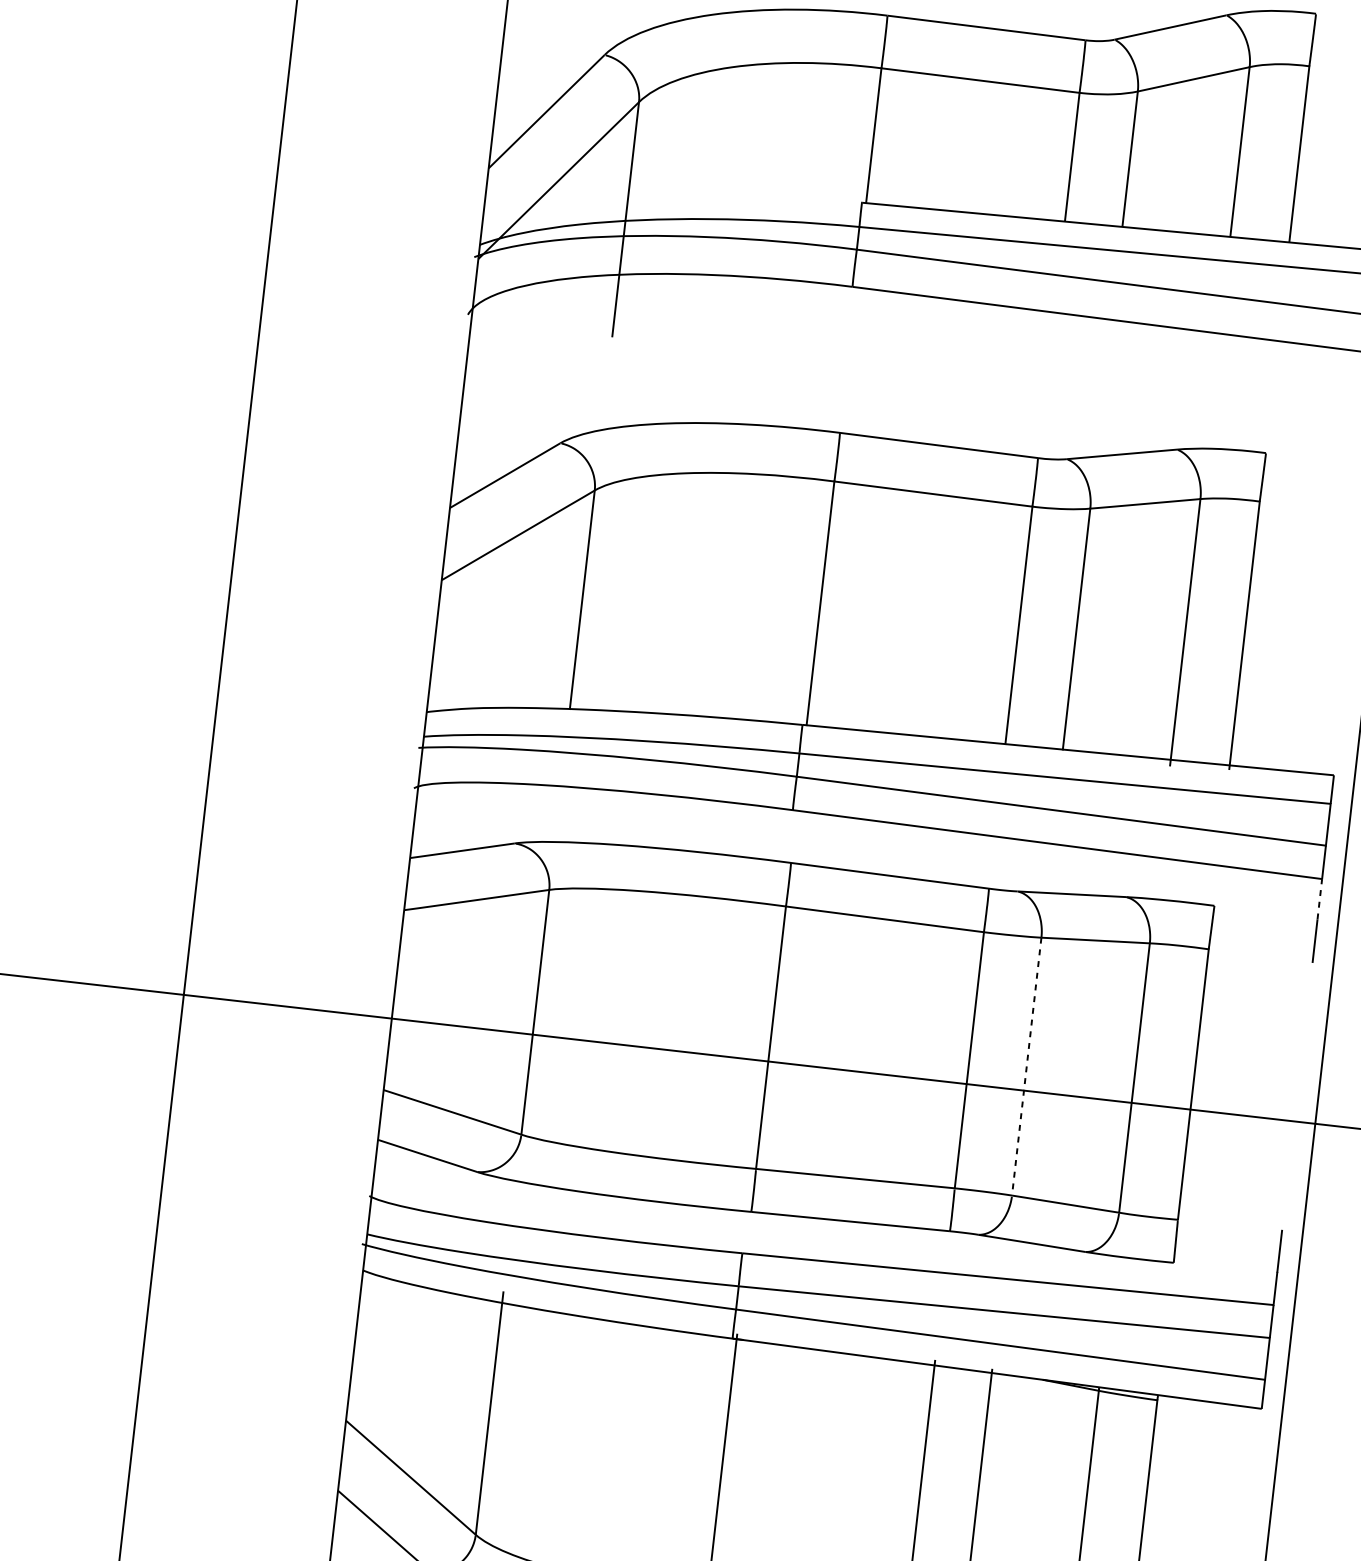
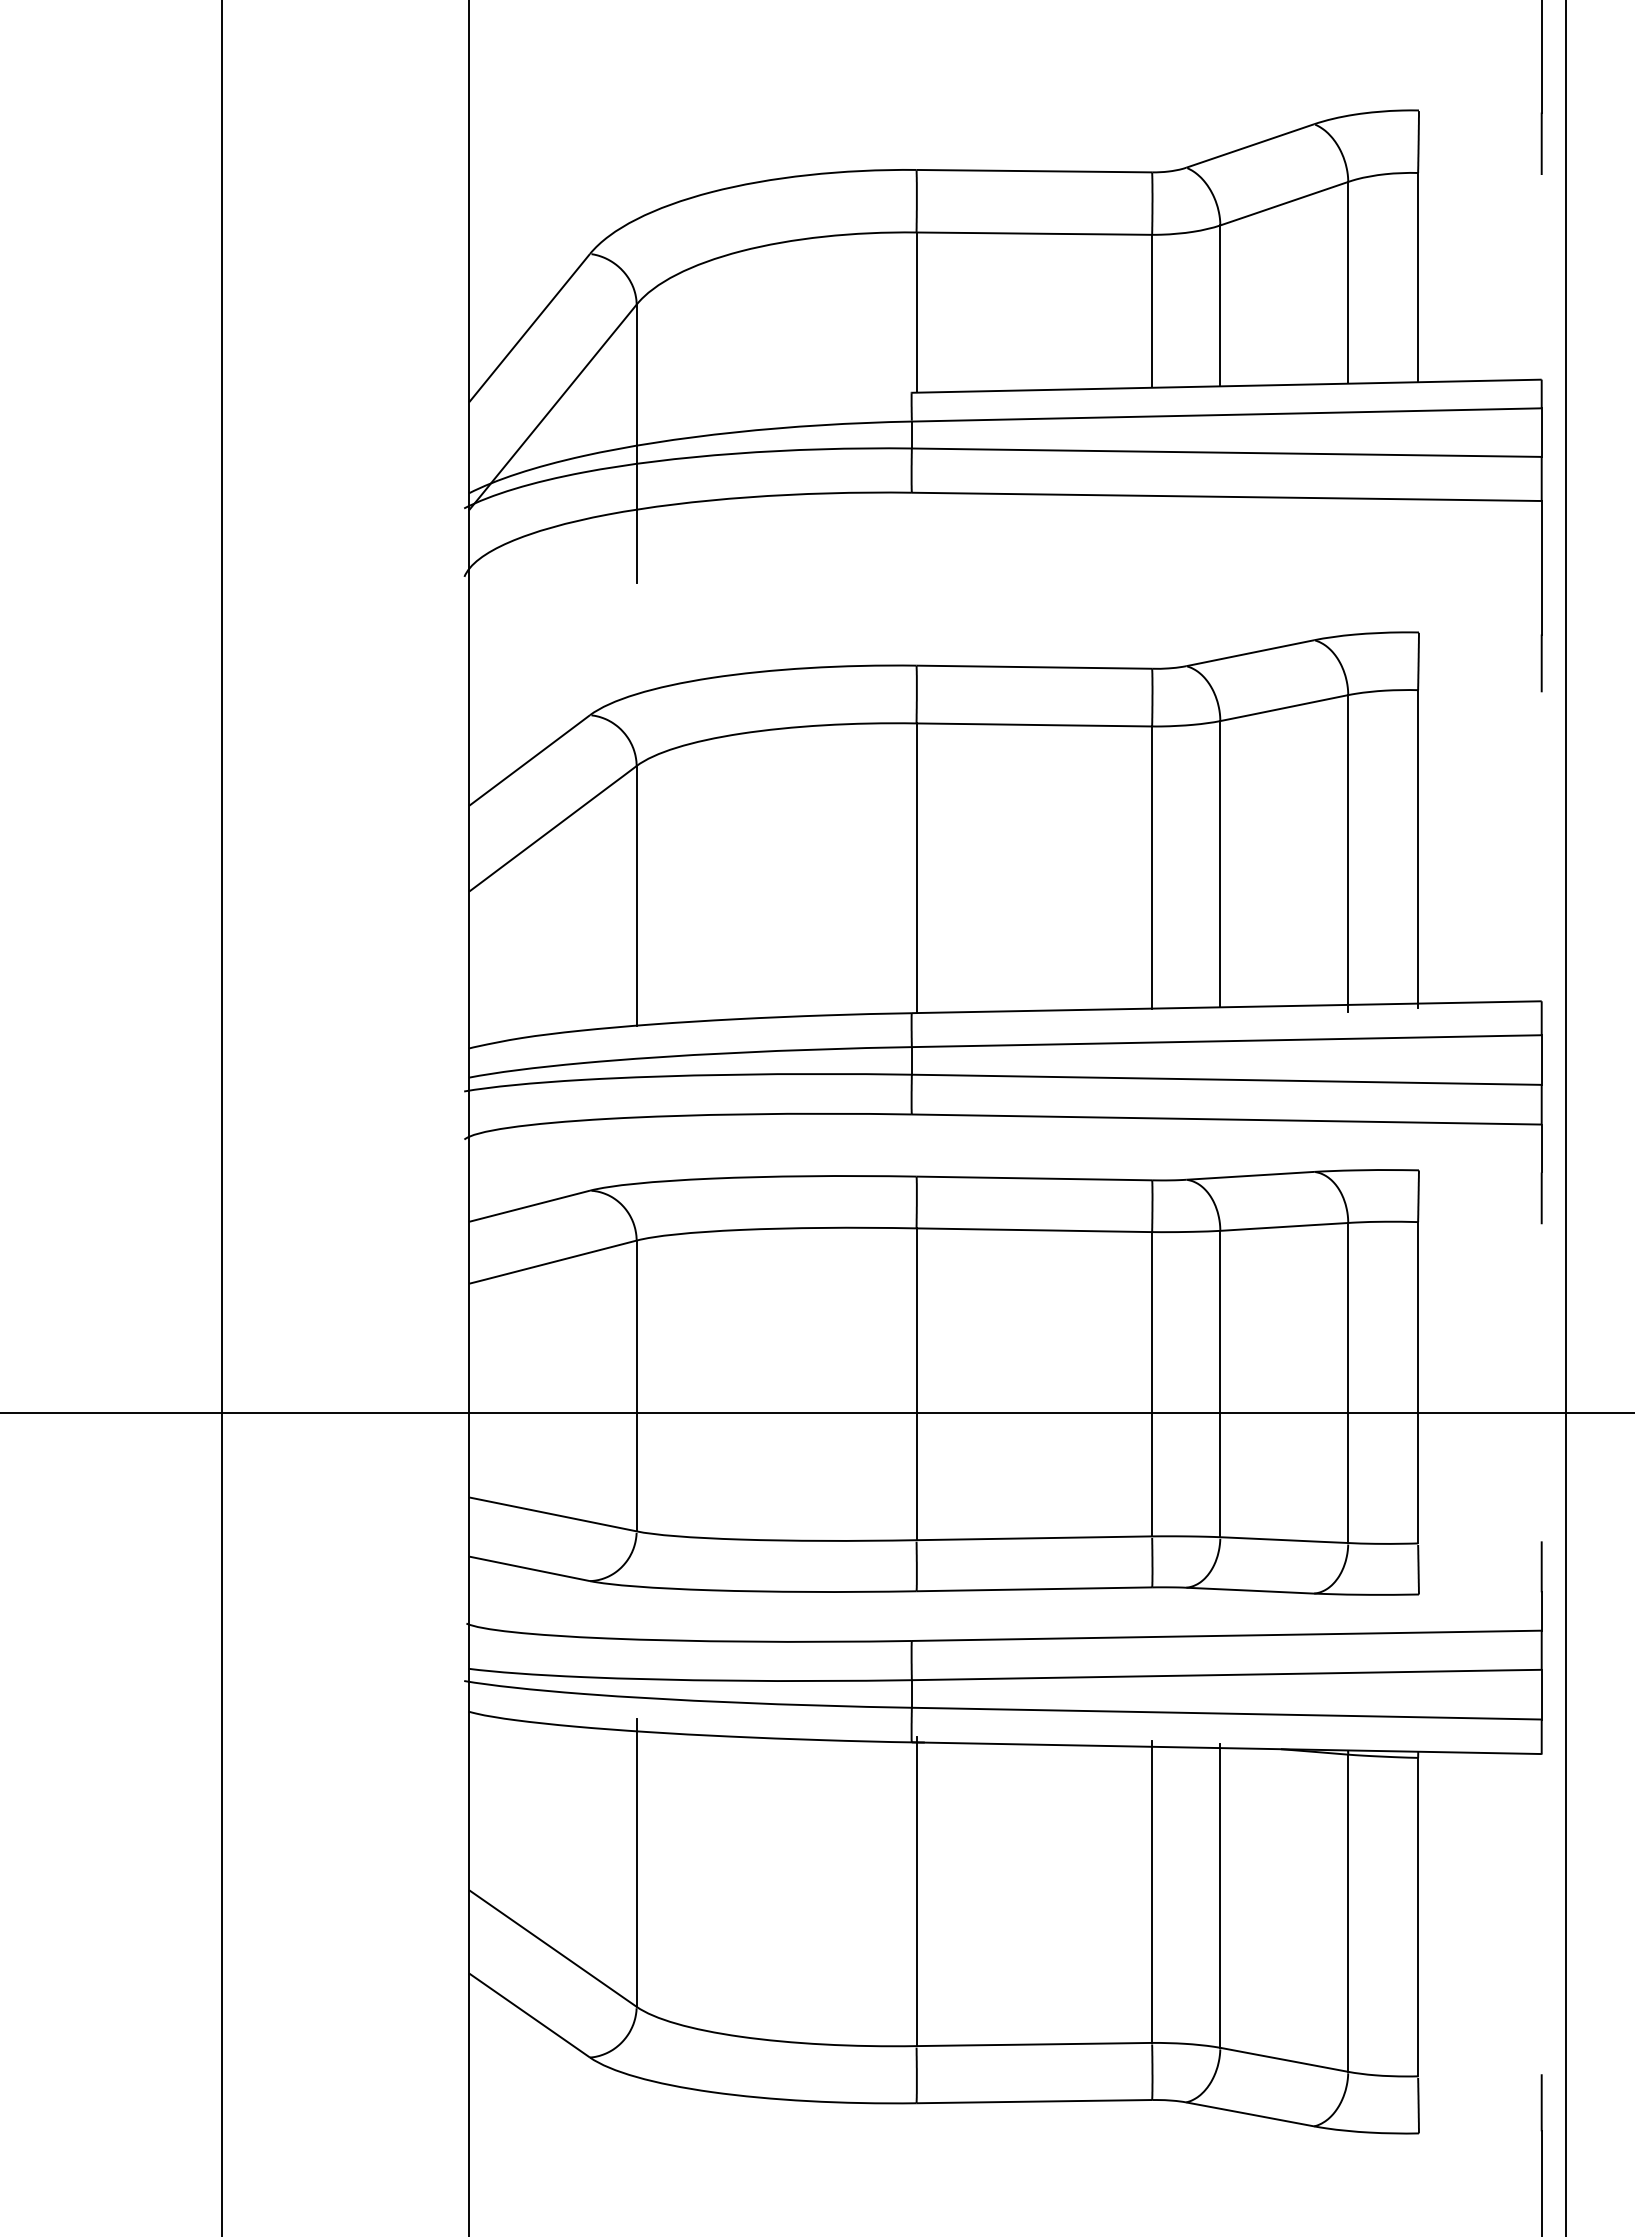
line: (1319, 899) -> (1541, 1148), dashed -> solid
line: (1026, 1067) -> (1220, 1384), dashed -> solid

